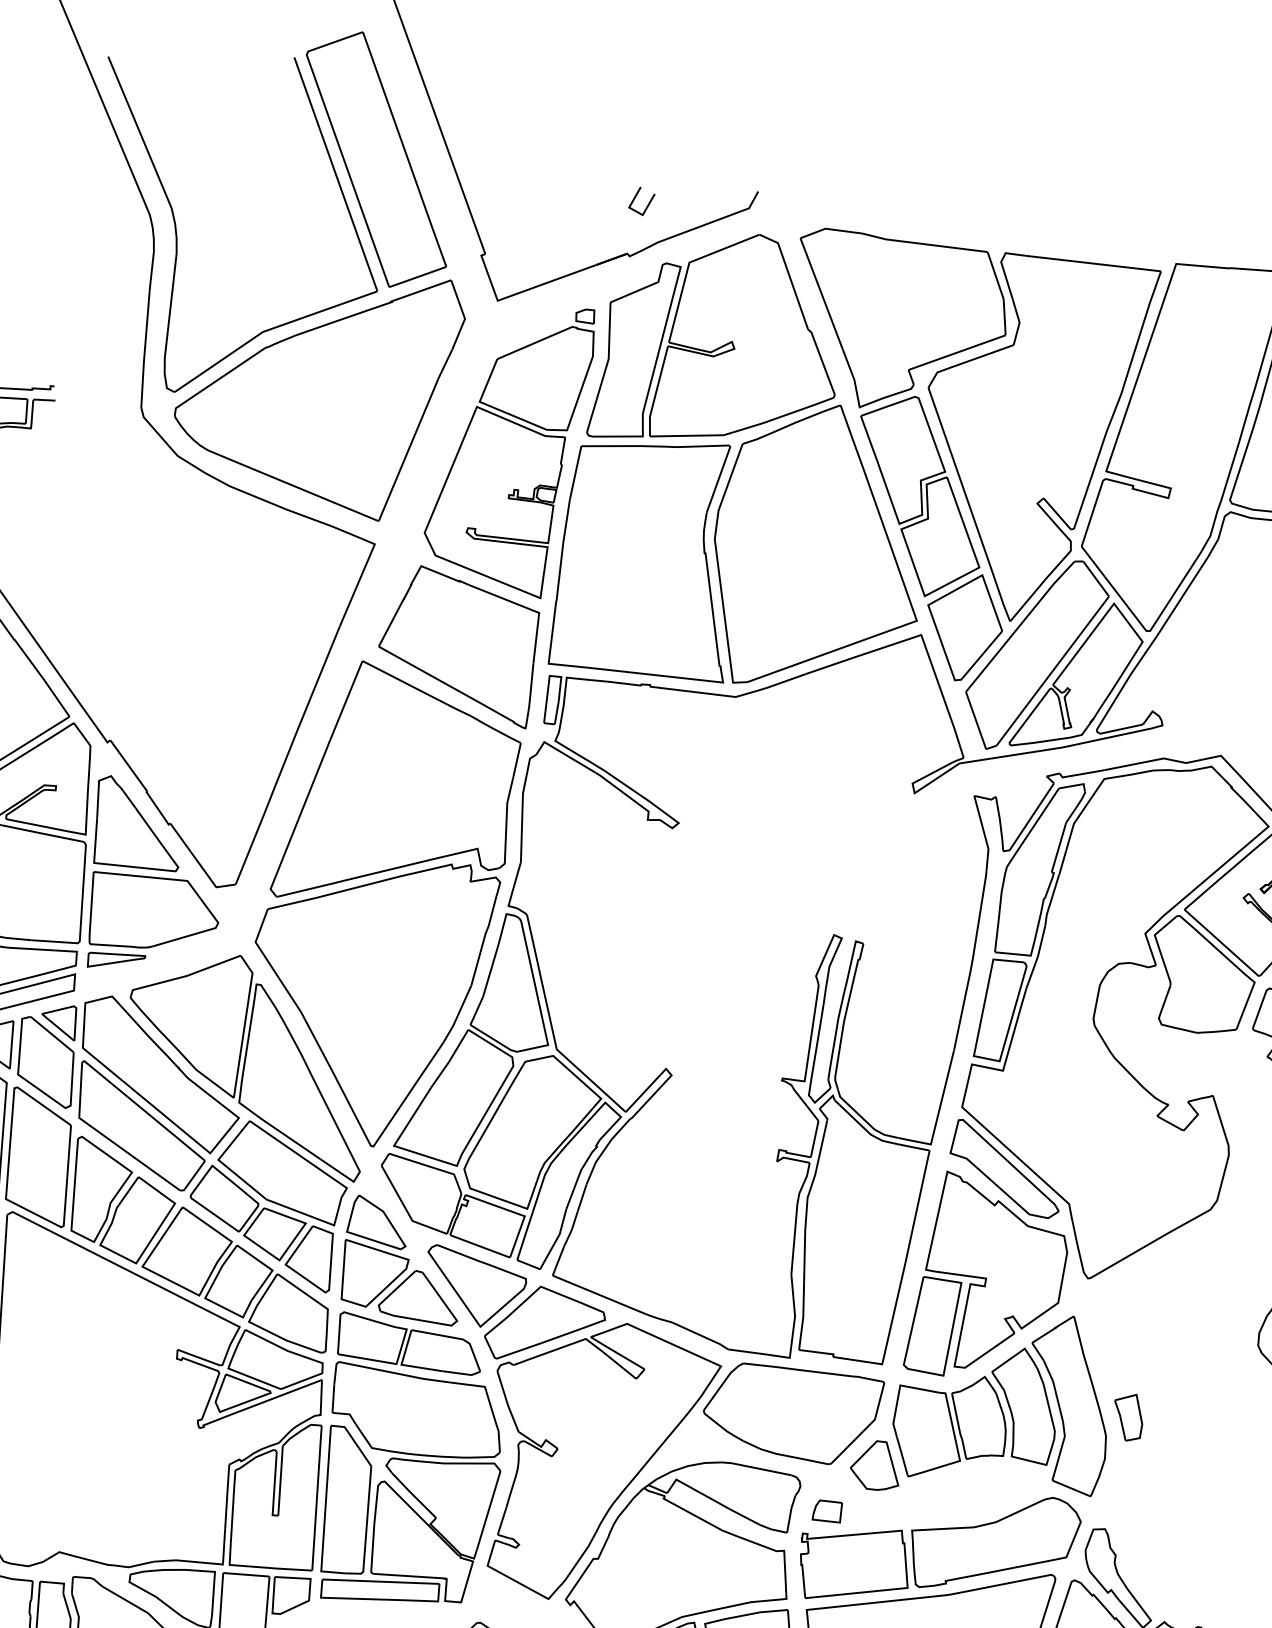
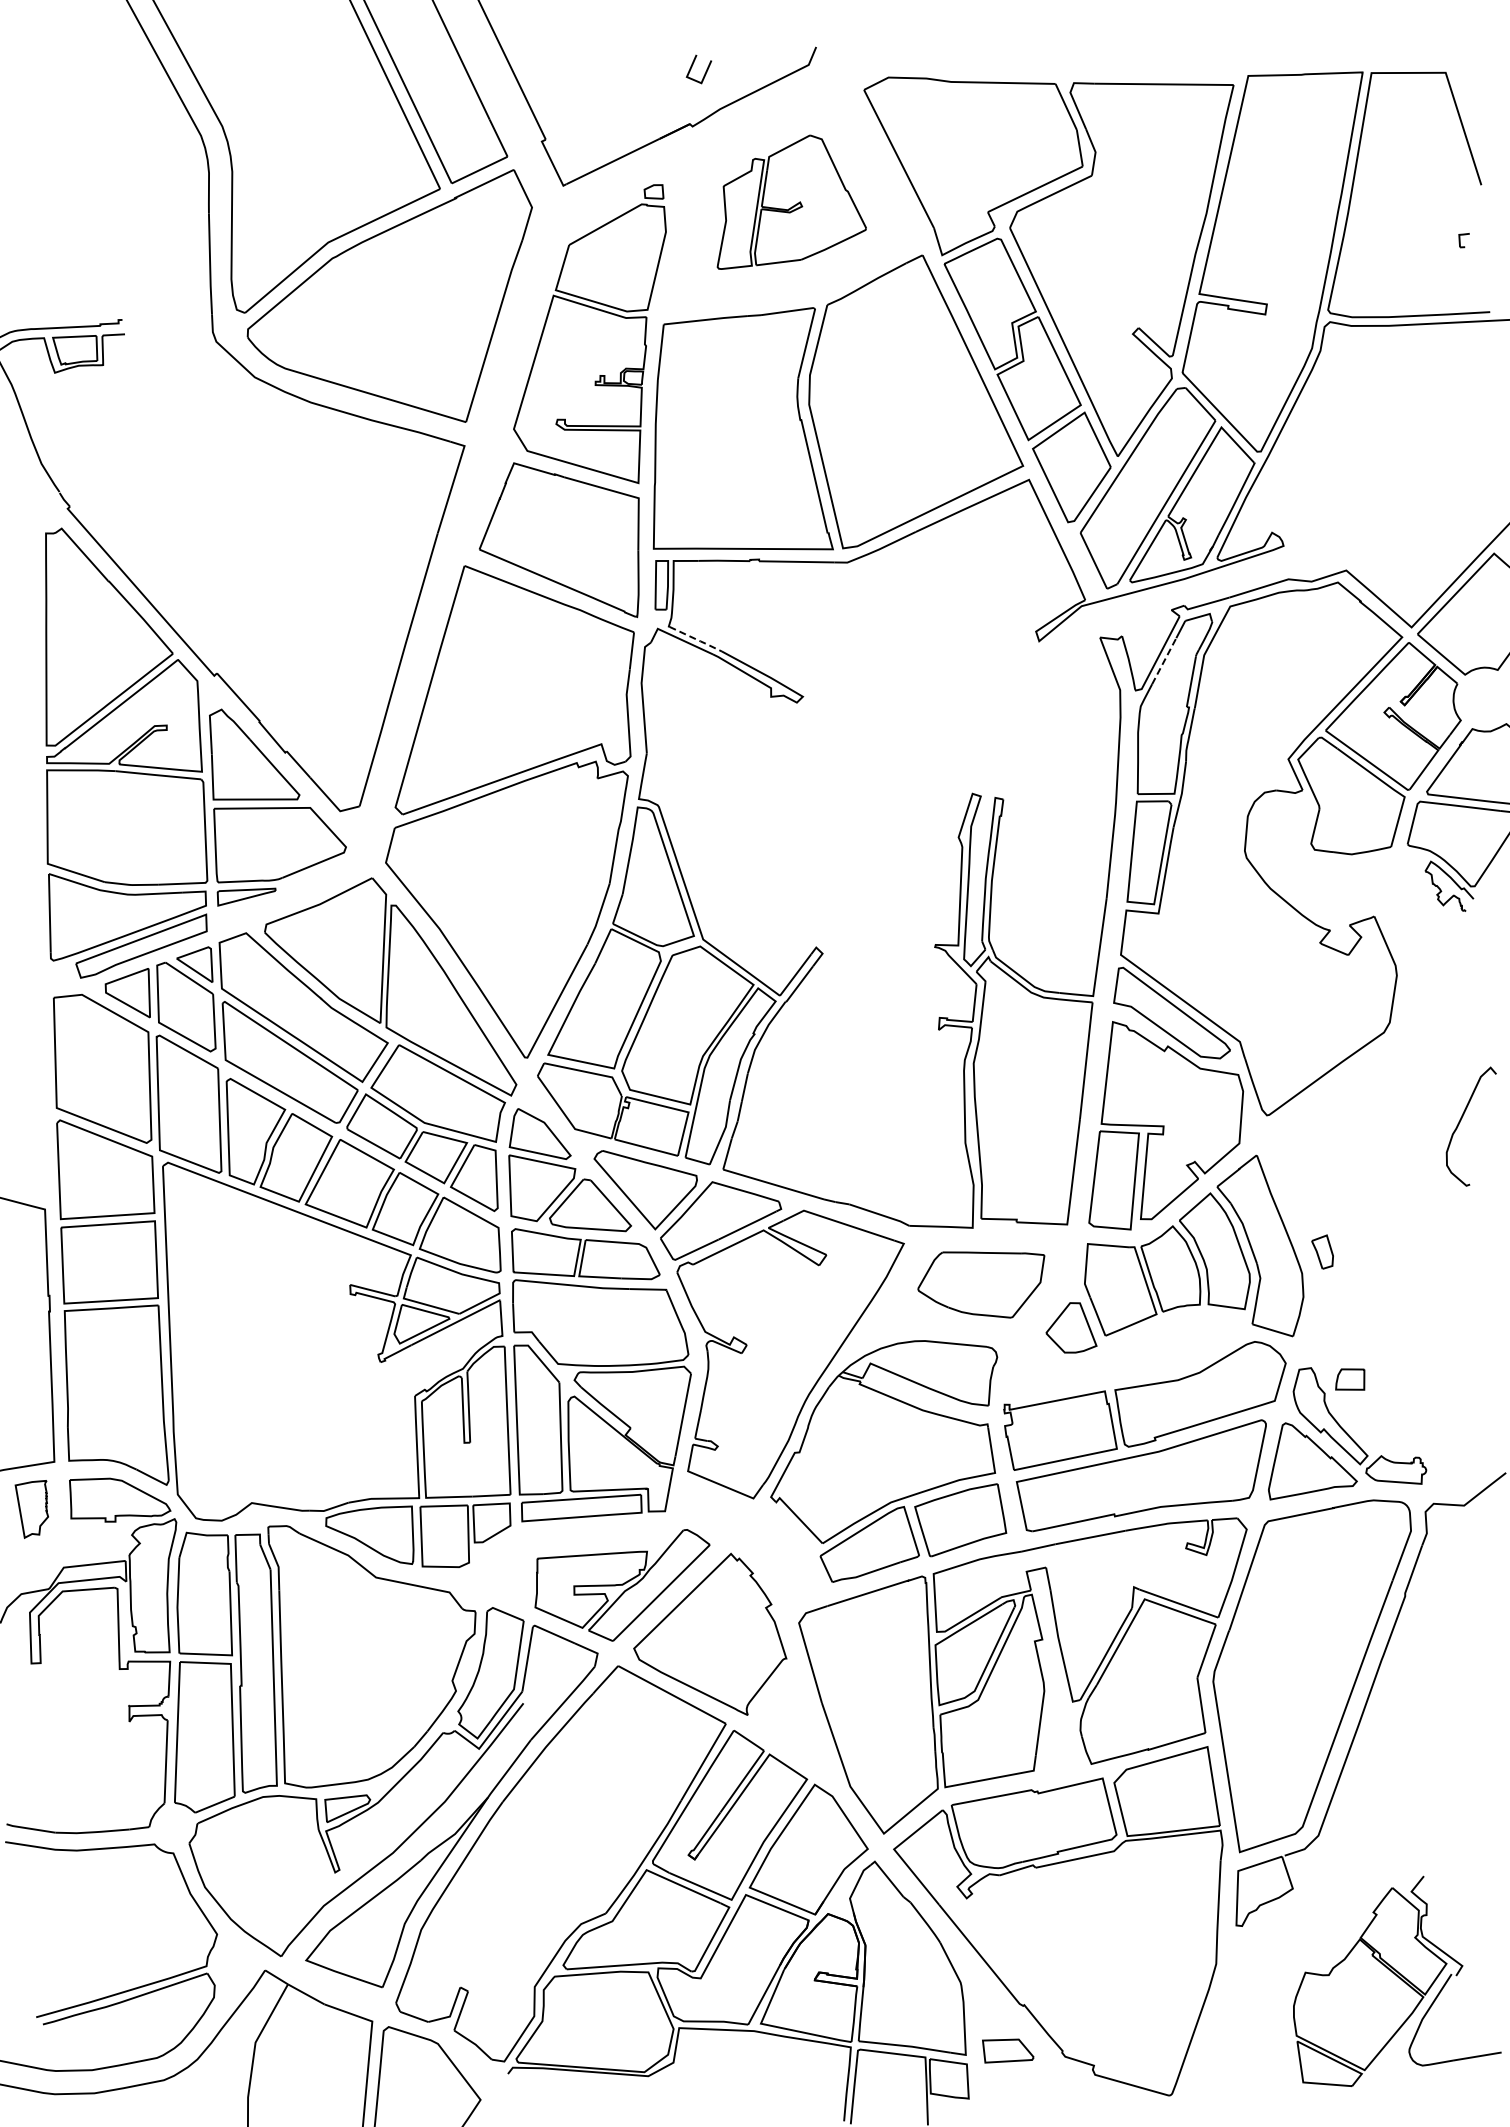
part: (718, 340) -> (791, 202), size x0.6
line: (581, 756) -> (697, 639), solid -> dashed
line: (1034, 824) -> (1164, 660), solid -> dashed
part: (792, 1413) -> (981, 1284), size x0.7
part: (1128, 1416) -> (1322, 1251), size x0.7
part: (827, 1511) -> (1350, 1379), moved

